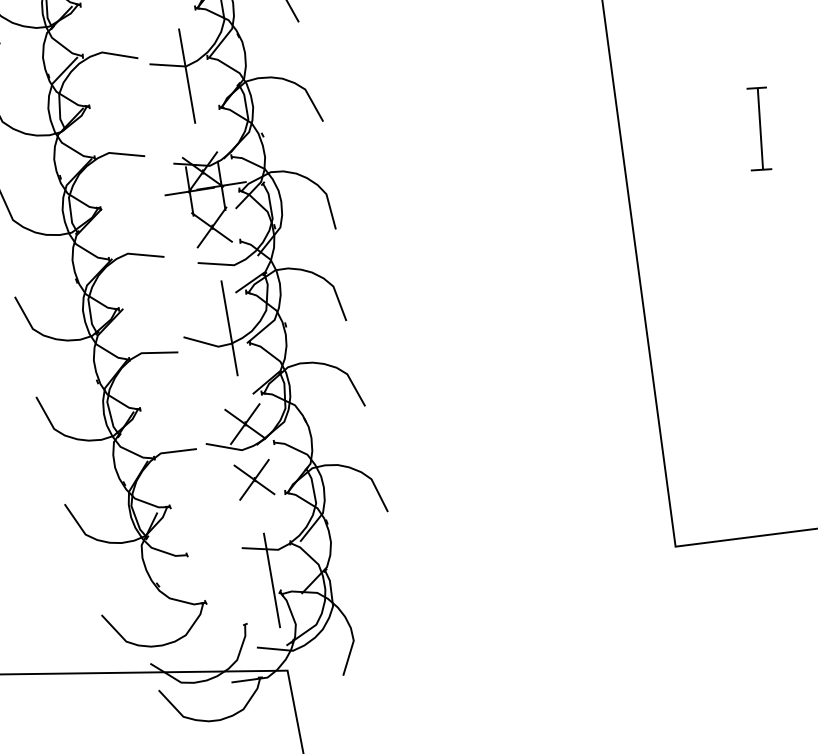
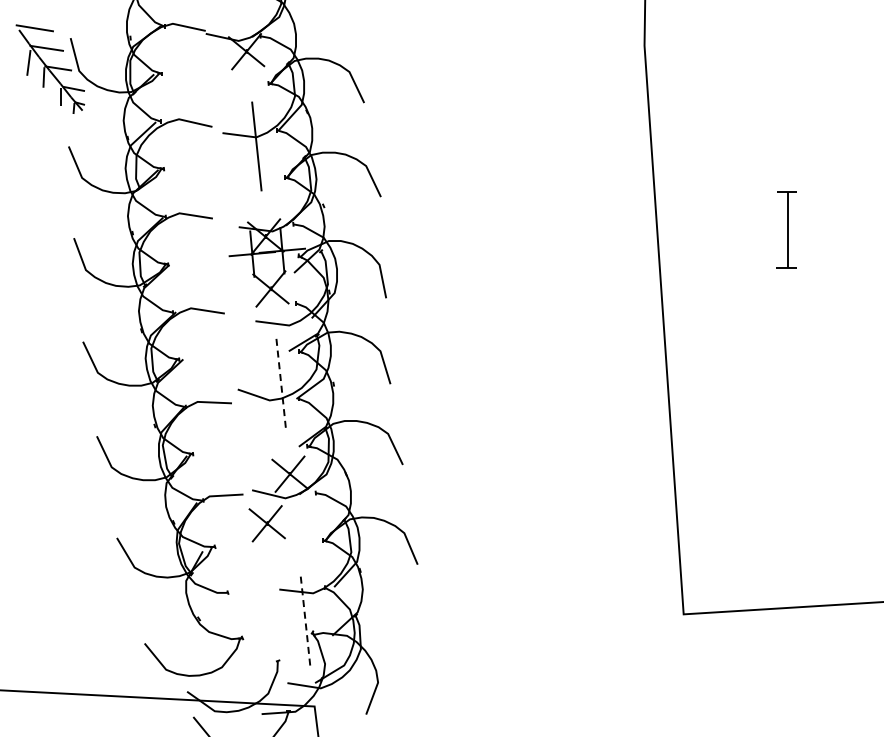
line: (229, 329) -> (281, 385), solid -> dashed
part: (253, 479) -> (266, 523), moved
line: (271, 579) -> (305, 620), solid -> dashed

